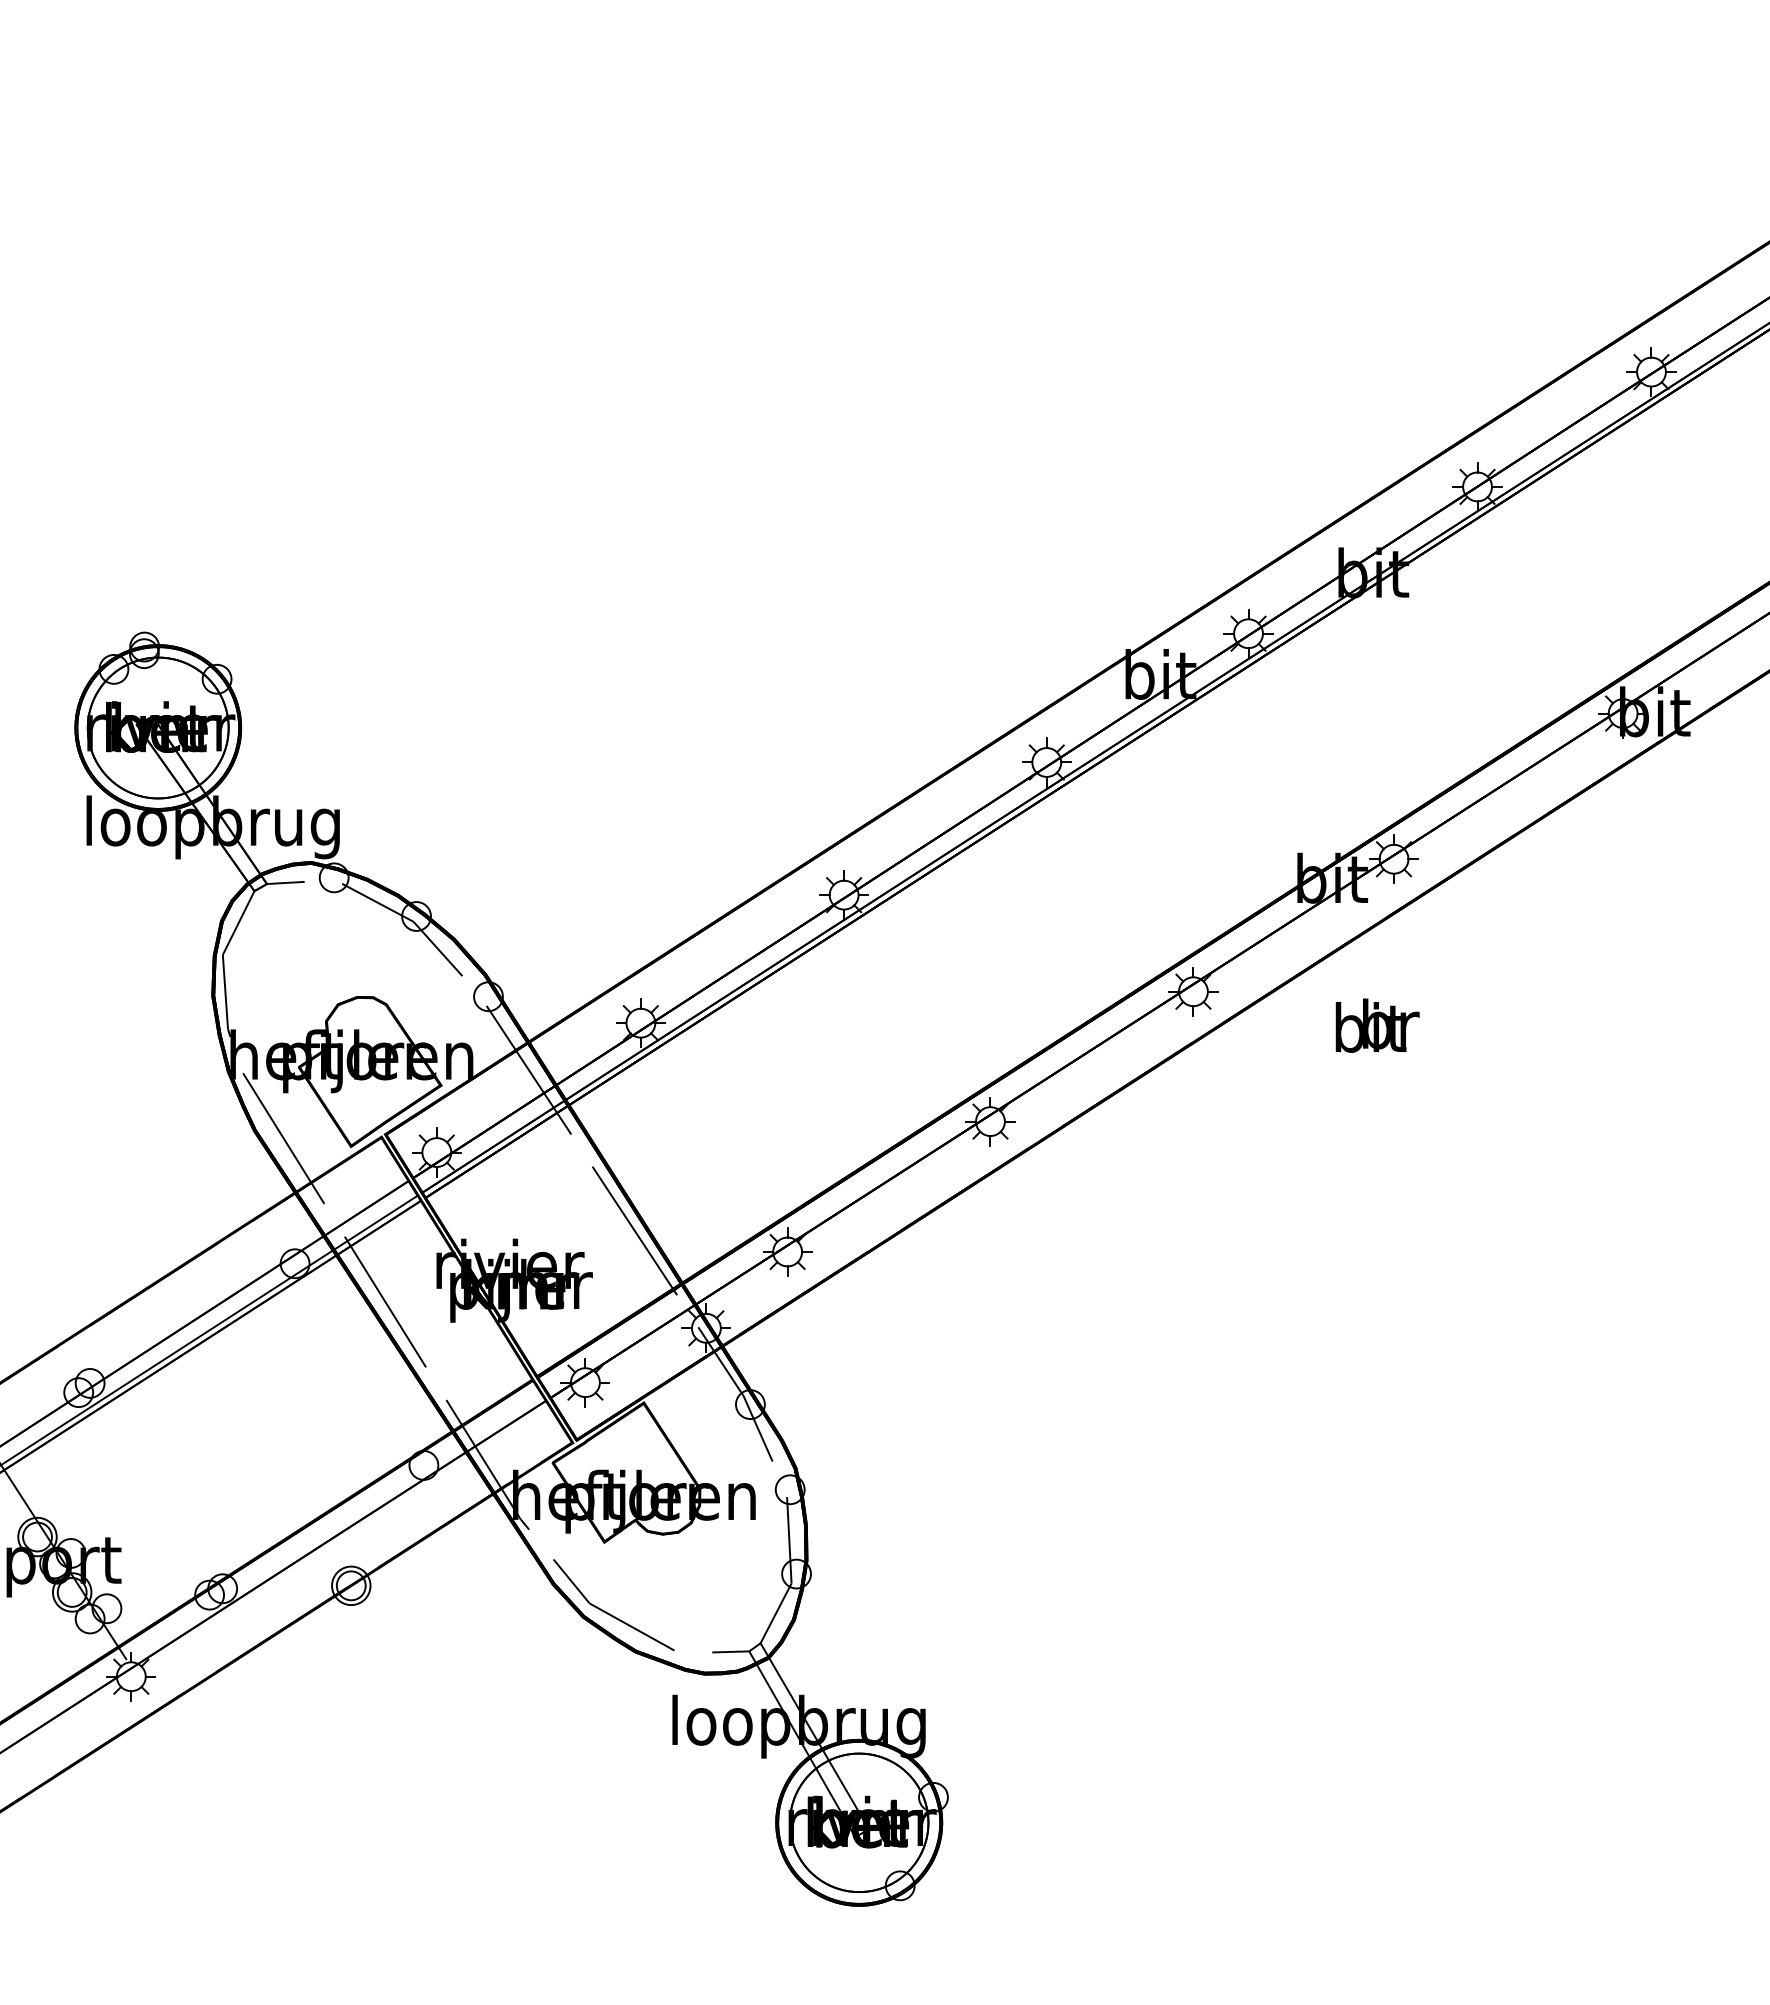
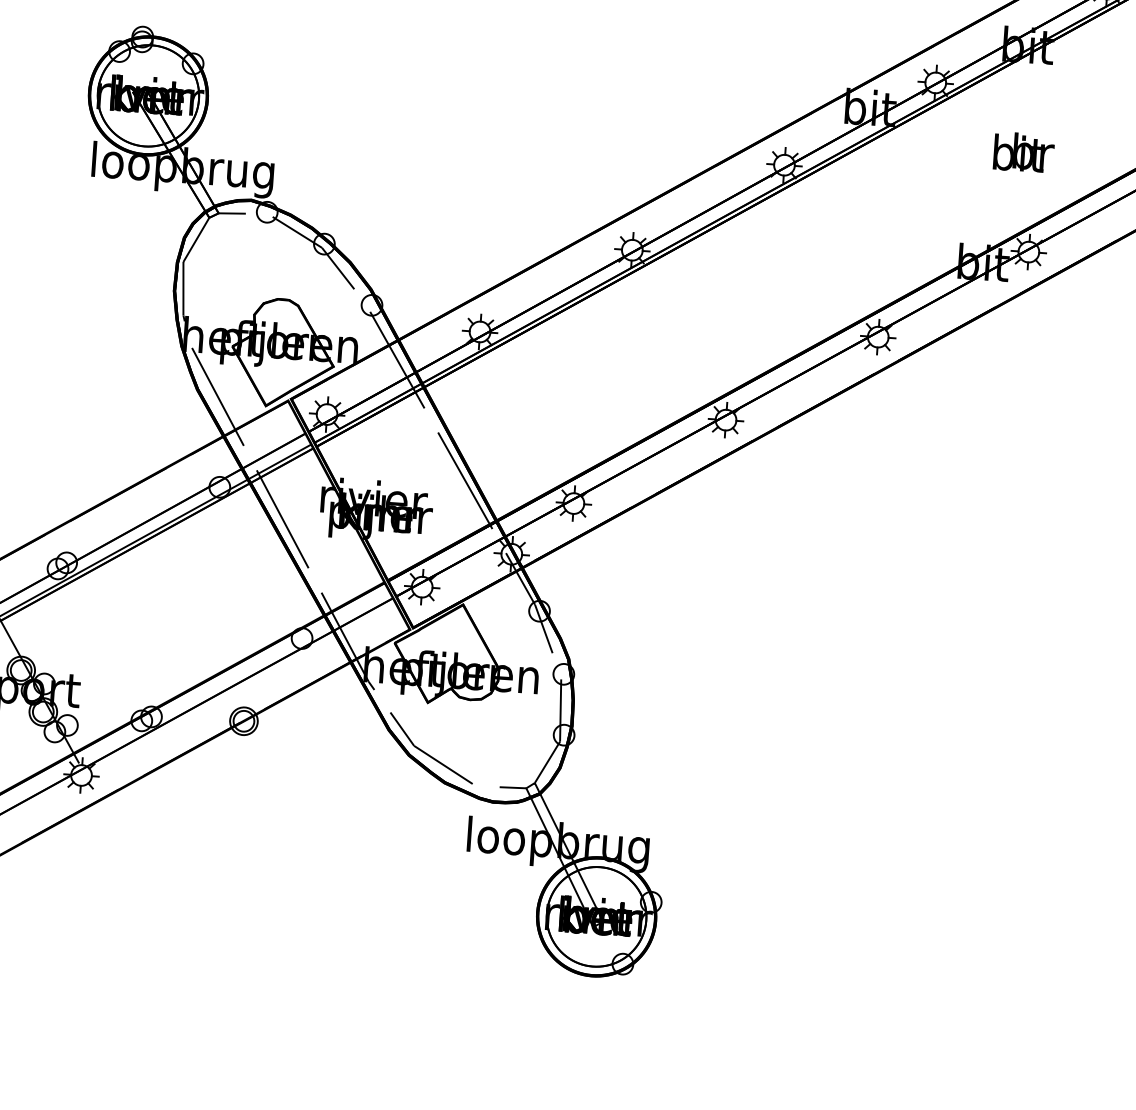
text: (1377, 1025) -> (1023, 152), moved

